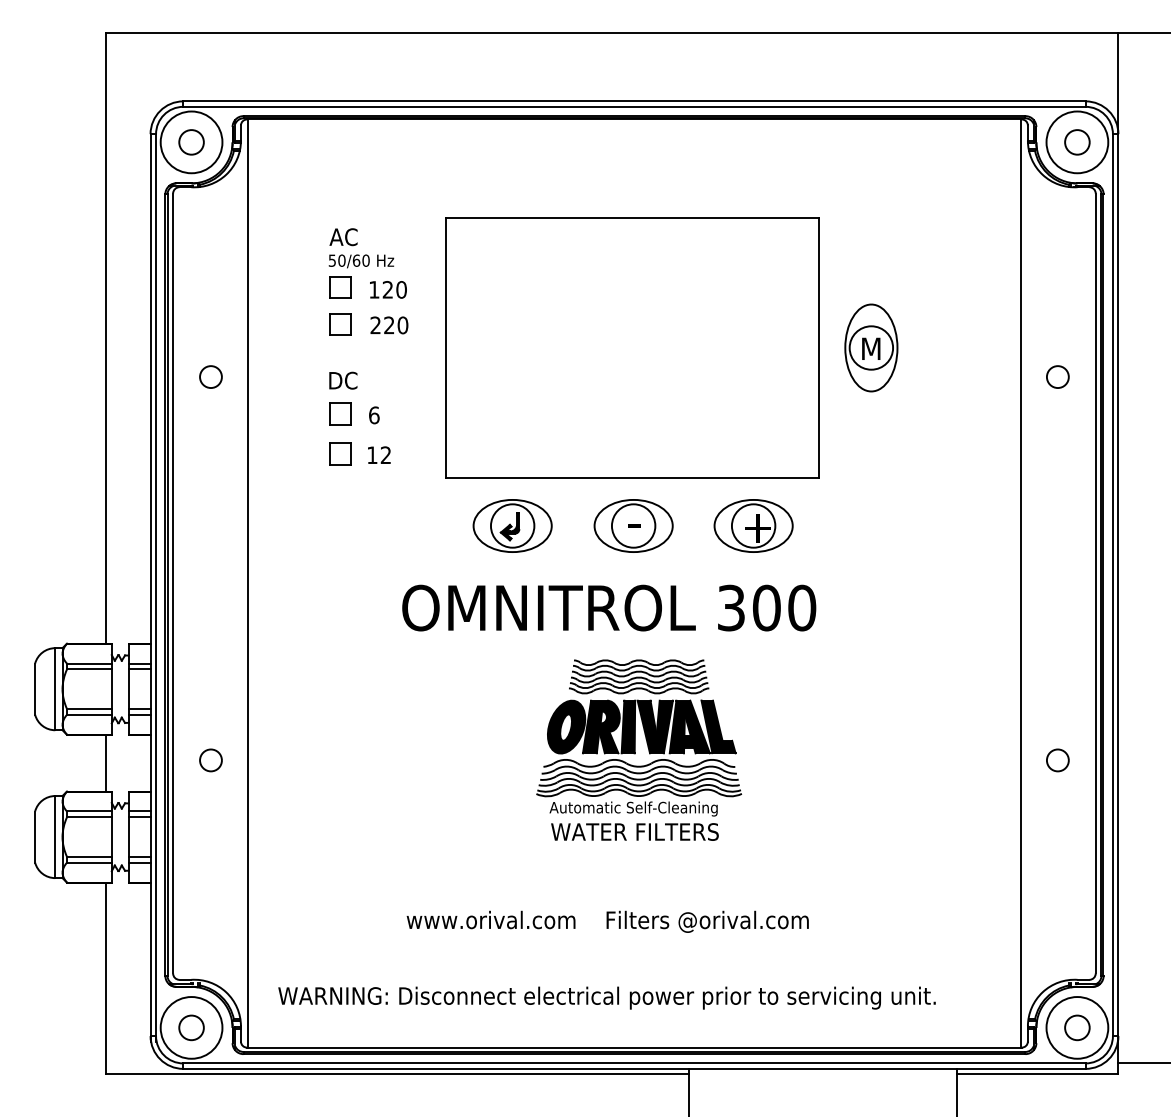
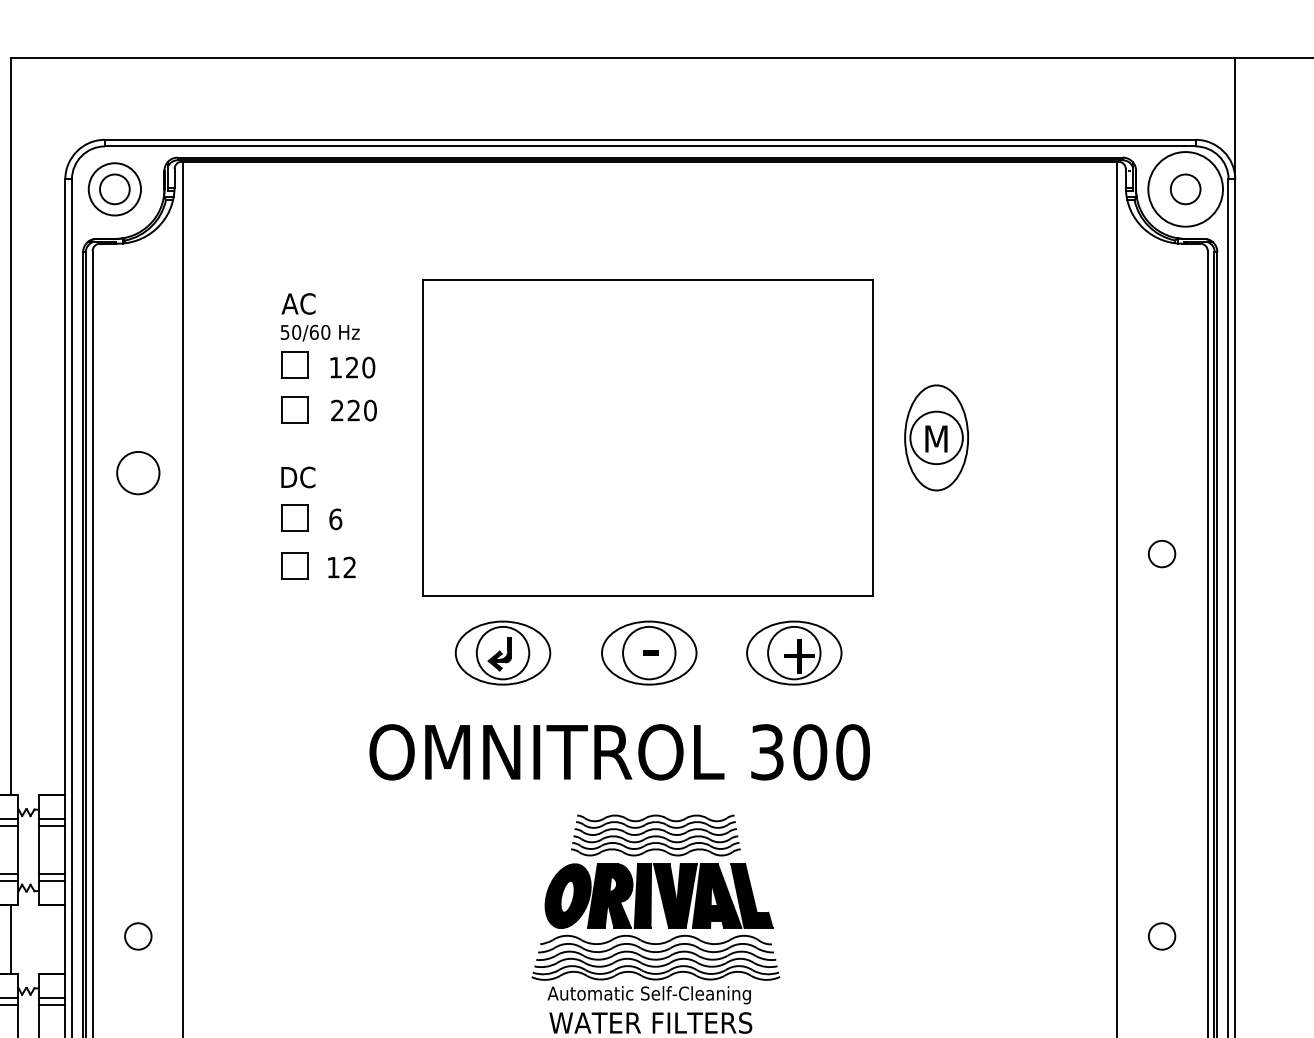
circle: (191, 142) -> (114, 189), size x0.7
circle: (210, 376) -> (137, 472), size x1.6
circle: (1057, 376) -> (1161, 553), moved

